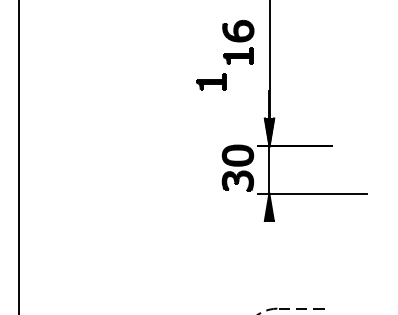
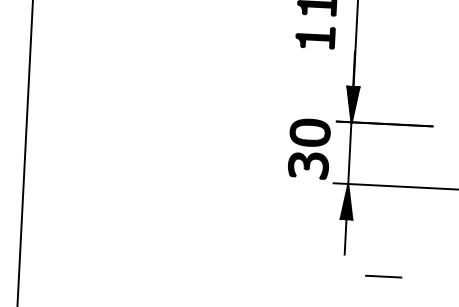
part: (211, 81) -> (315, 37), moved
line: (269, 234) -> (345, 236), added
line: (299, 263) -> (382, 276), added

